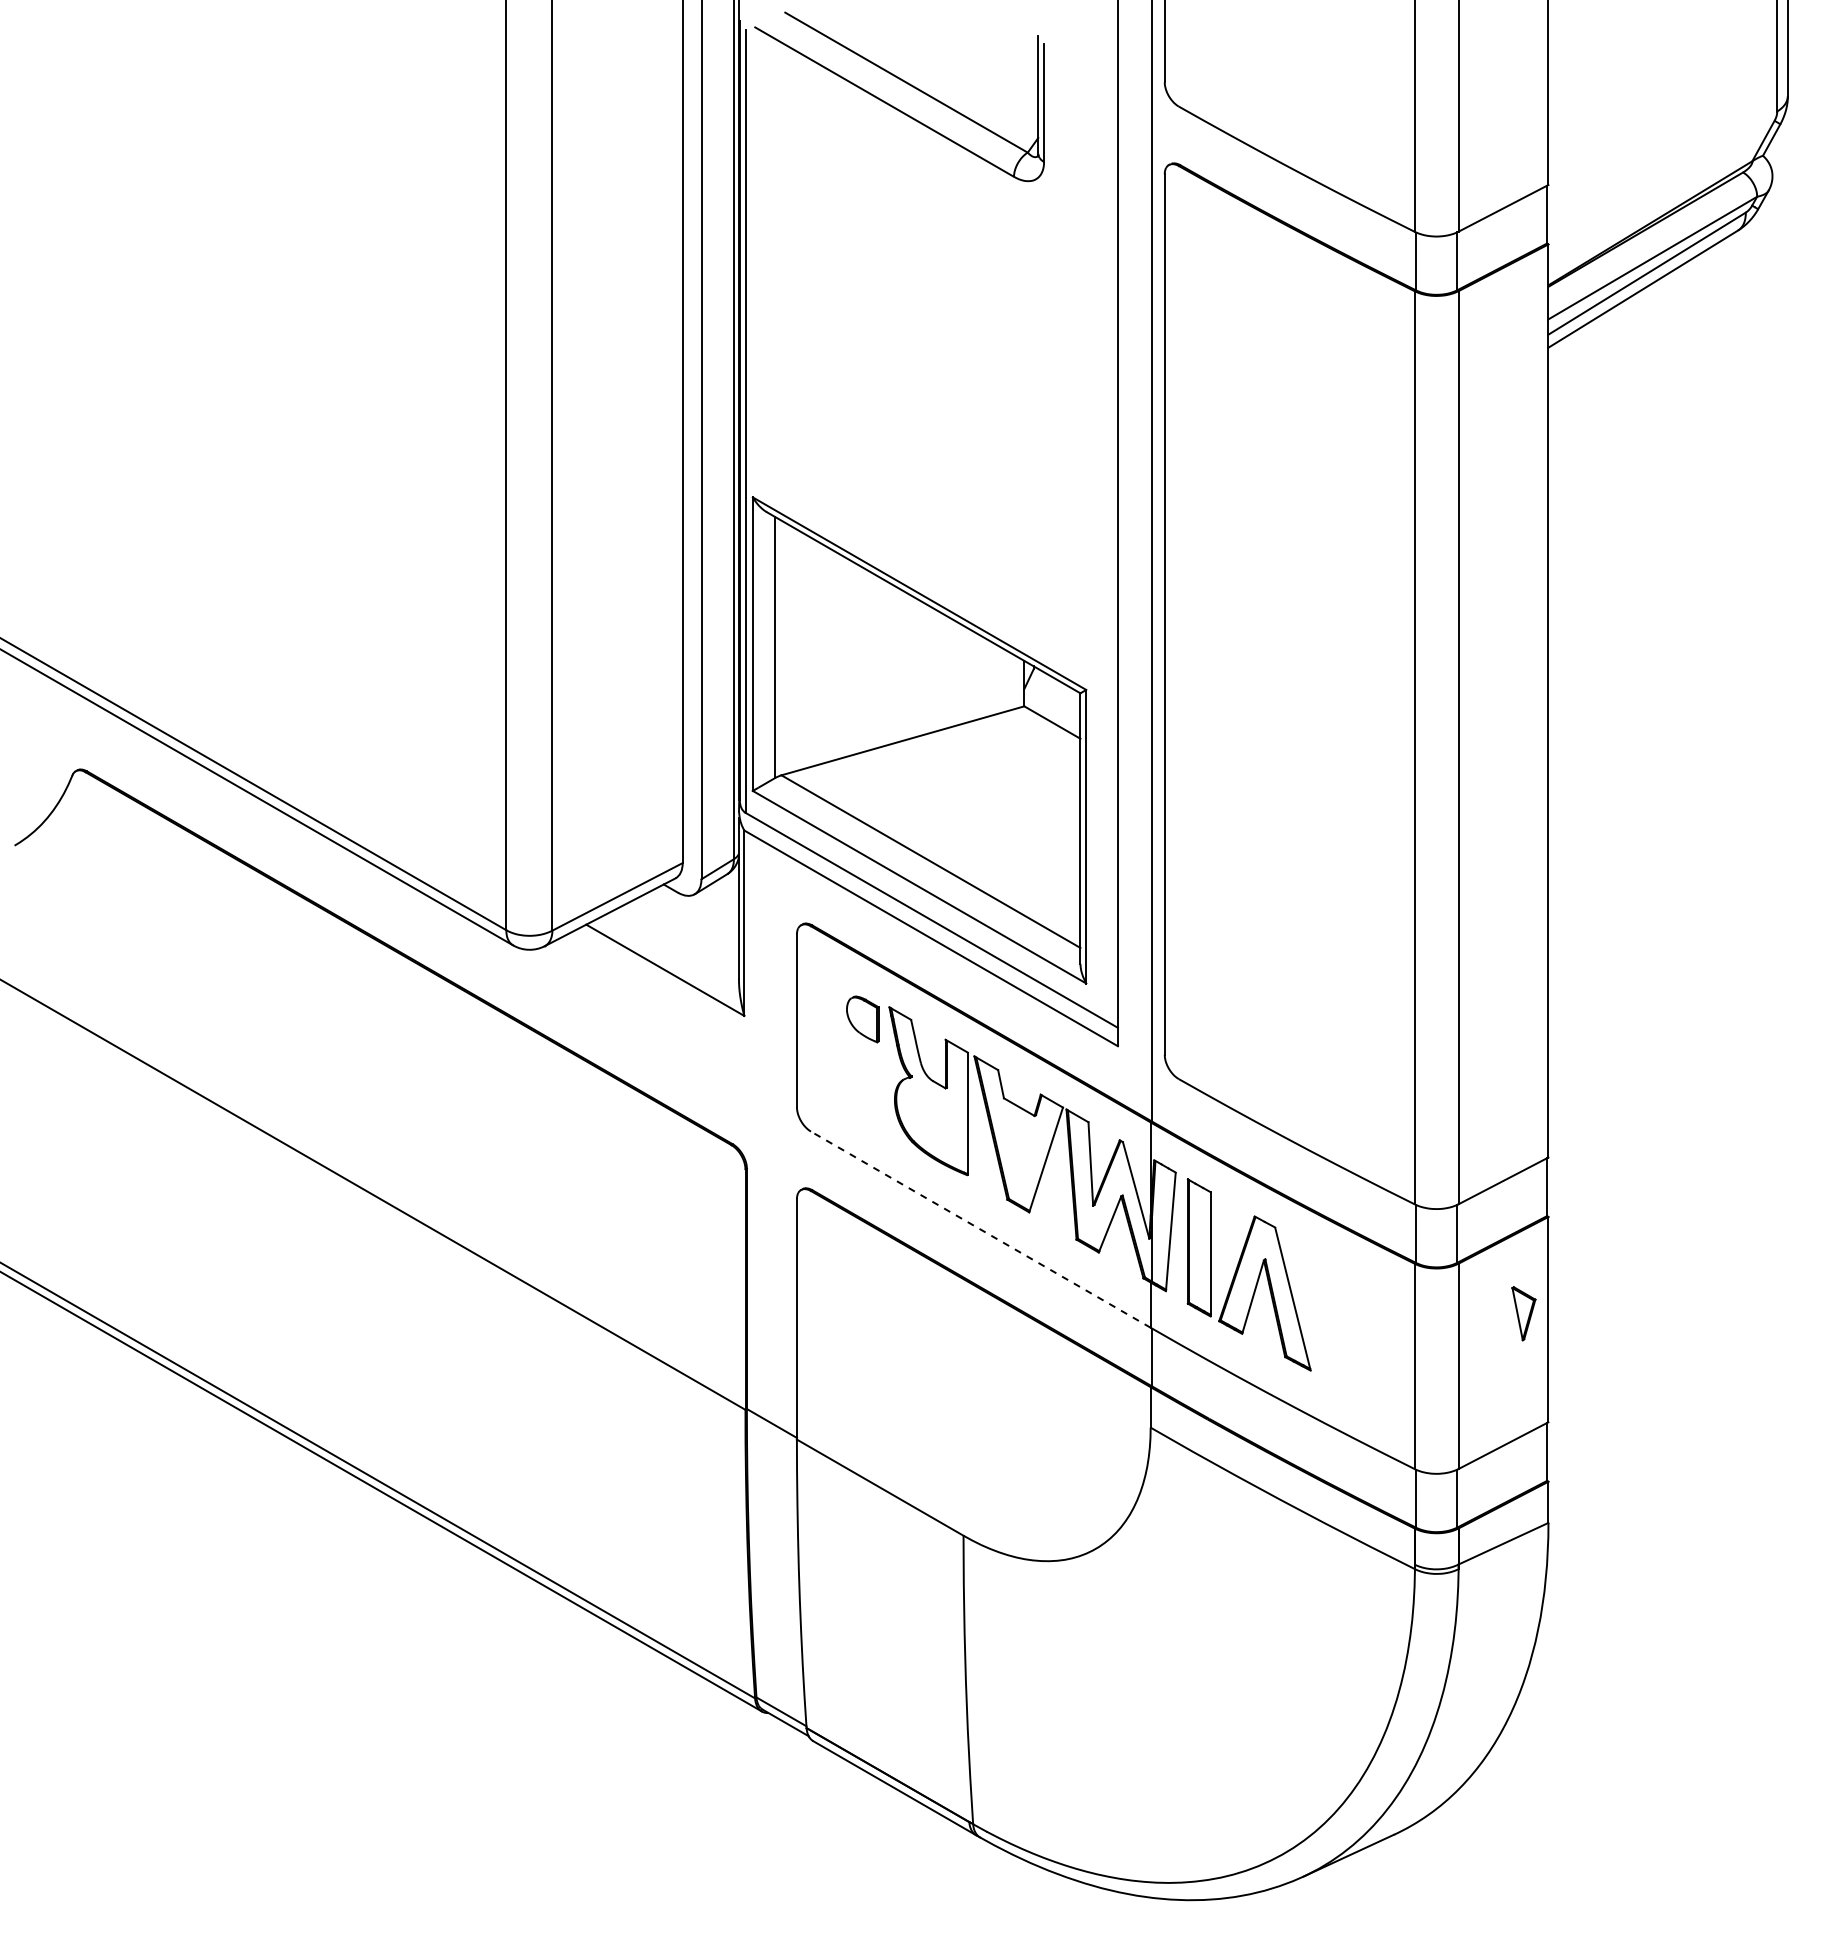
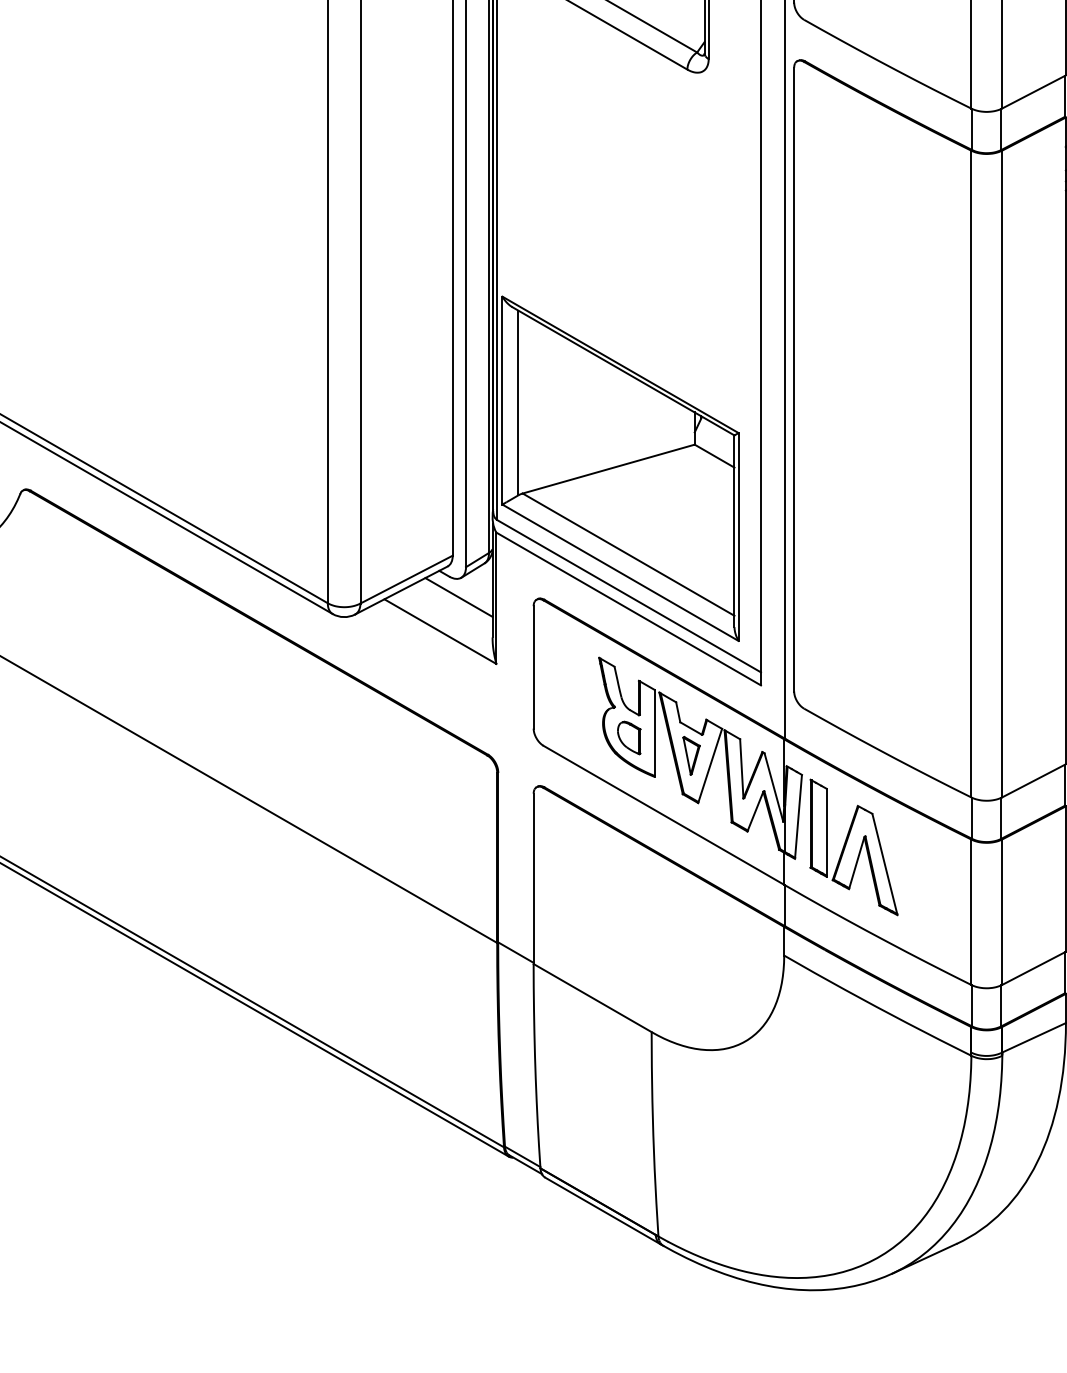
line: (691, 921) -> (458, 597), added
part: (862, 1019) -> (628, 738), moved
line: (980, 1229) -> (663, 815), dashed -> solid
part: (1523, 1313) -> (691, 755), moved

